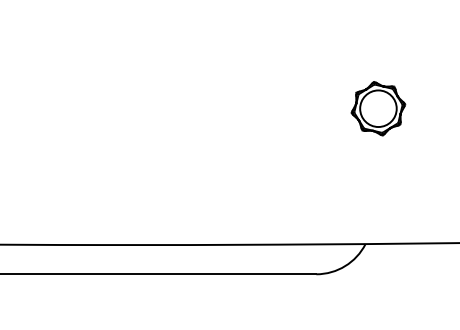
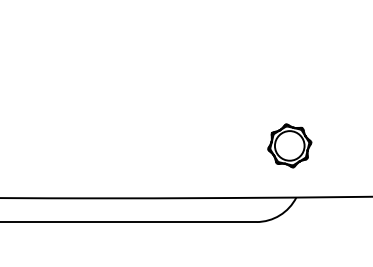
part: (378, 108) -> (289, 145), moved

